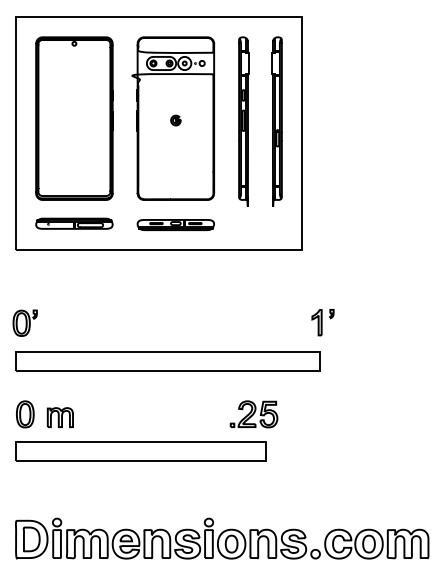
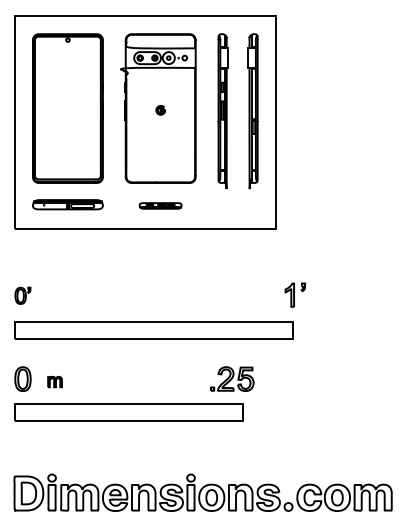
part: (175, 224) -> (160, 205), size x0.6
part: (24, 322) -> (22, 295), size x0.7
part: (59, 416) -> (54, 381), size x0.6

